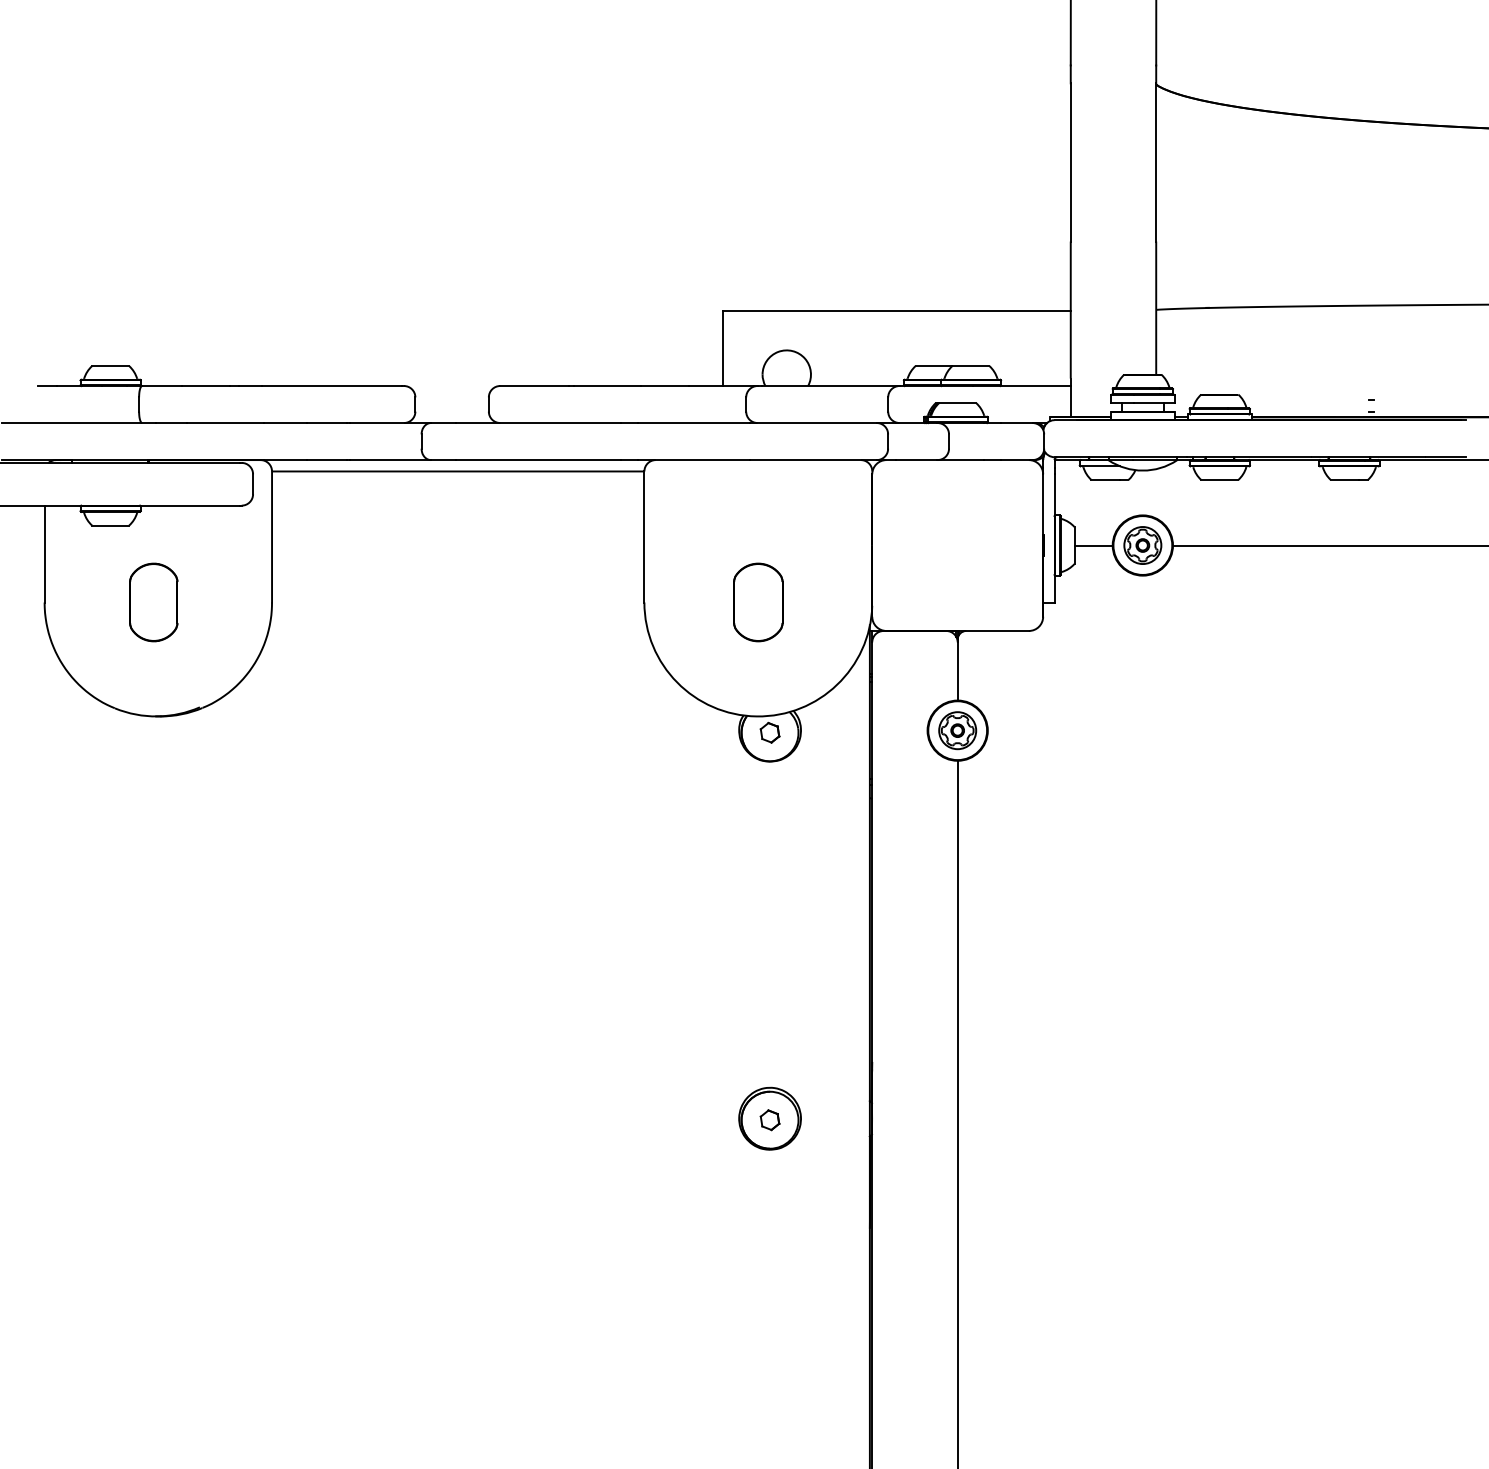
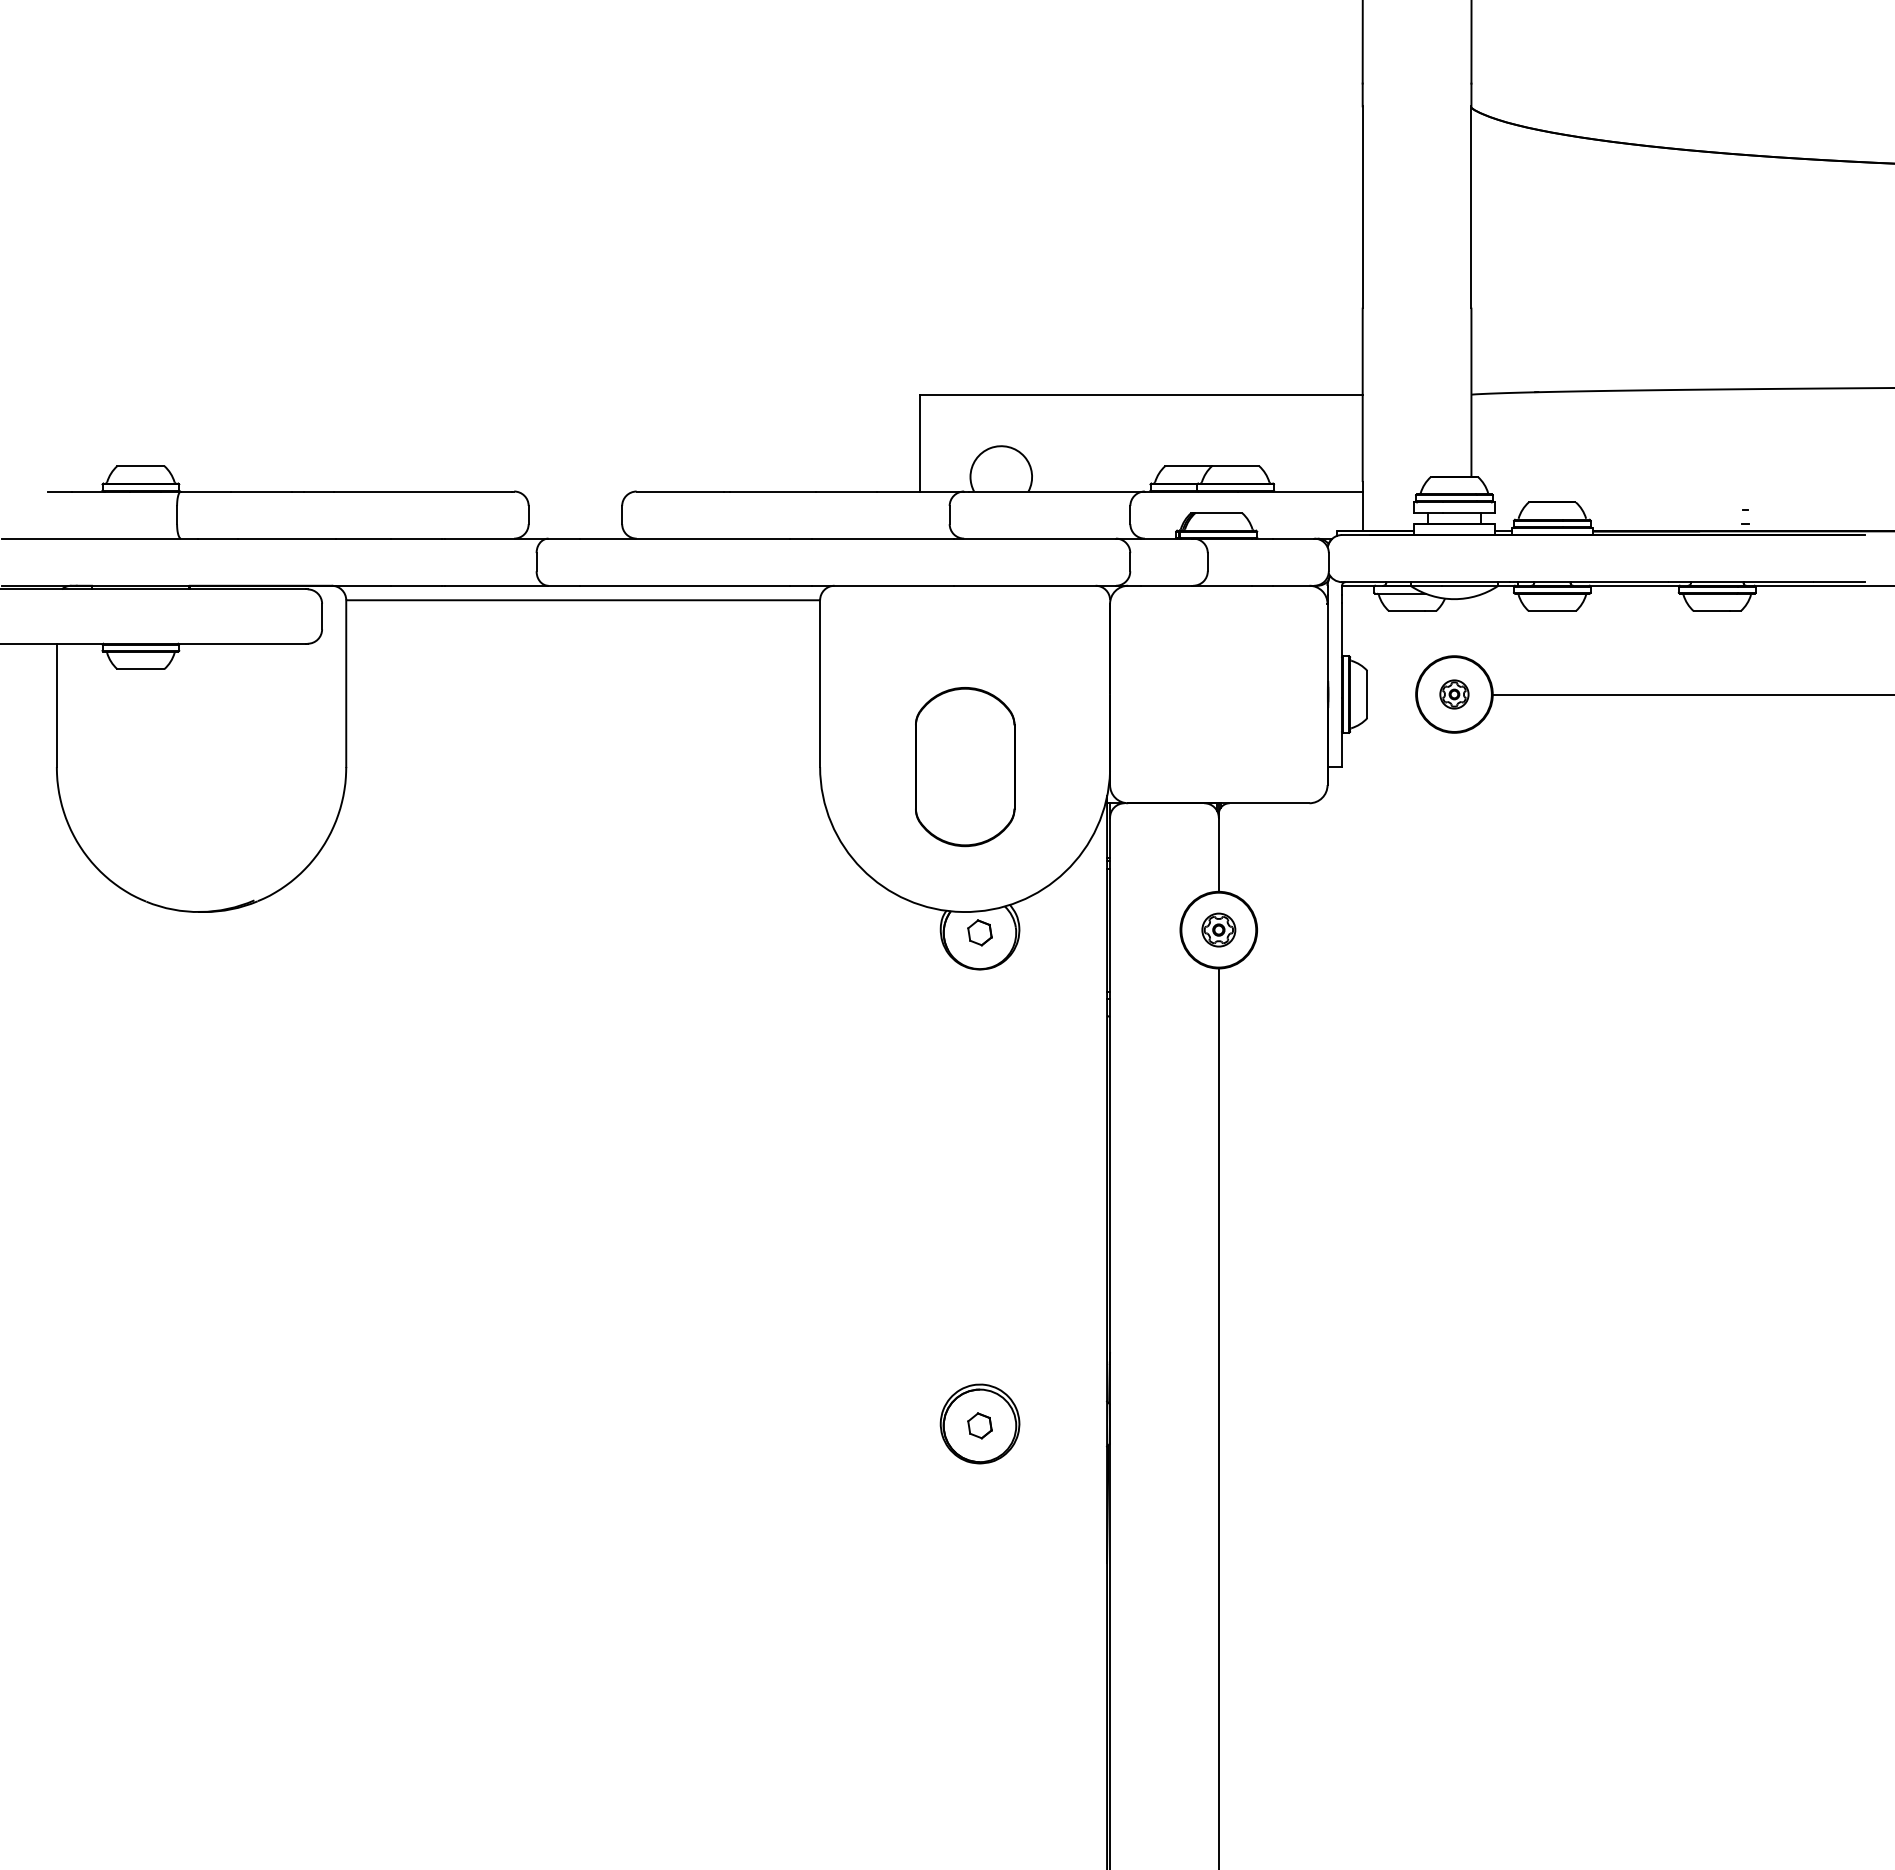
line: (1093, 545) -> (1391, 694), removed
part: (1142, 545) -> (1454, 694), size x0.6
part: (153, 602) -> (195, 766), removed
part: (757, 602) -> (964, 766), size x1.6
part: (957, 730) -> (1218, 929), size x0.7

